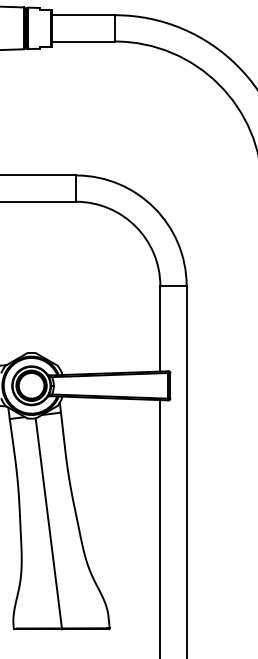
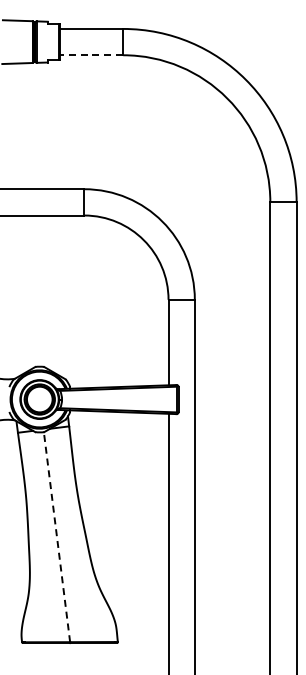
line: (83, 41) -> (91, 55), solid -> dashed
line: (49, 523) -> (57, 537), solid -> dashed

